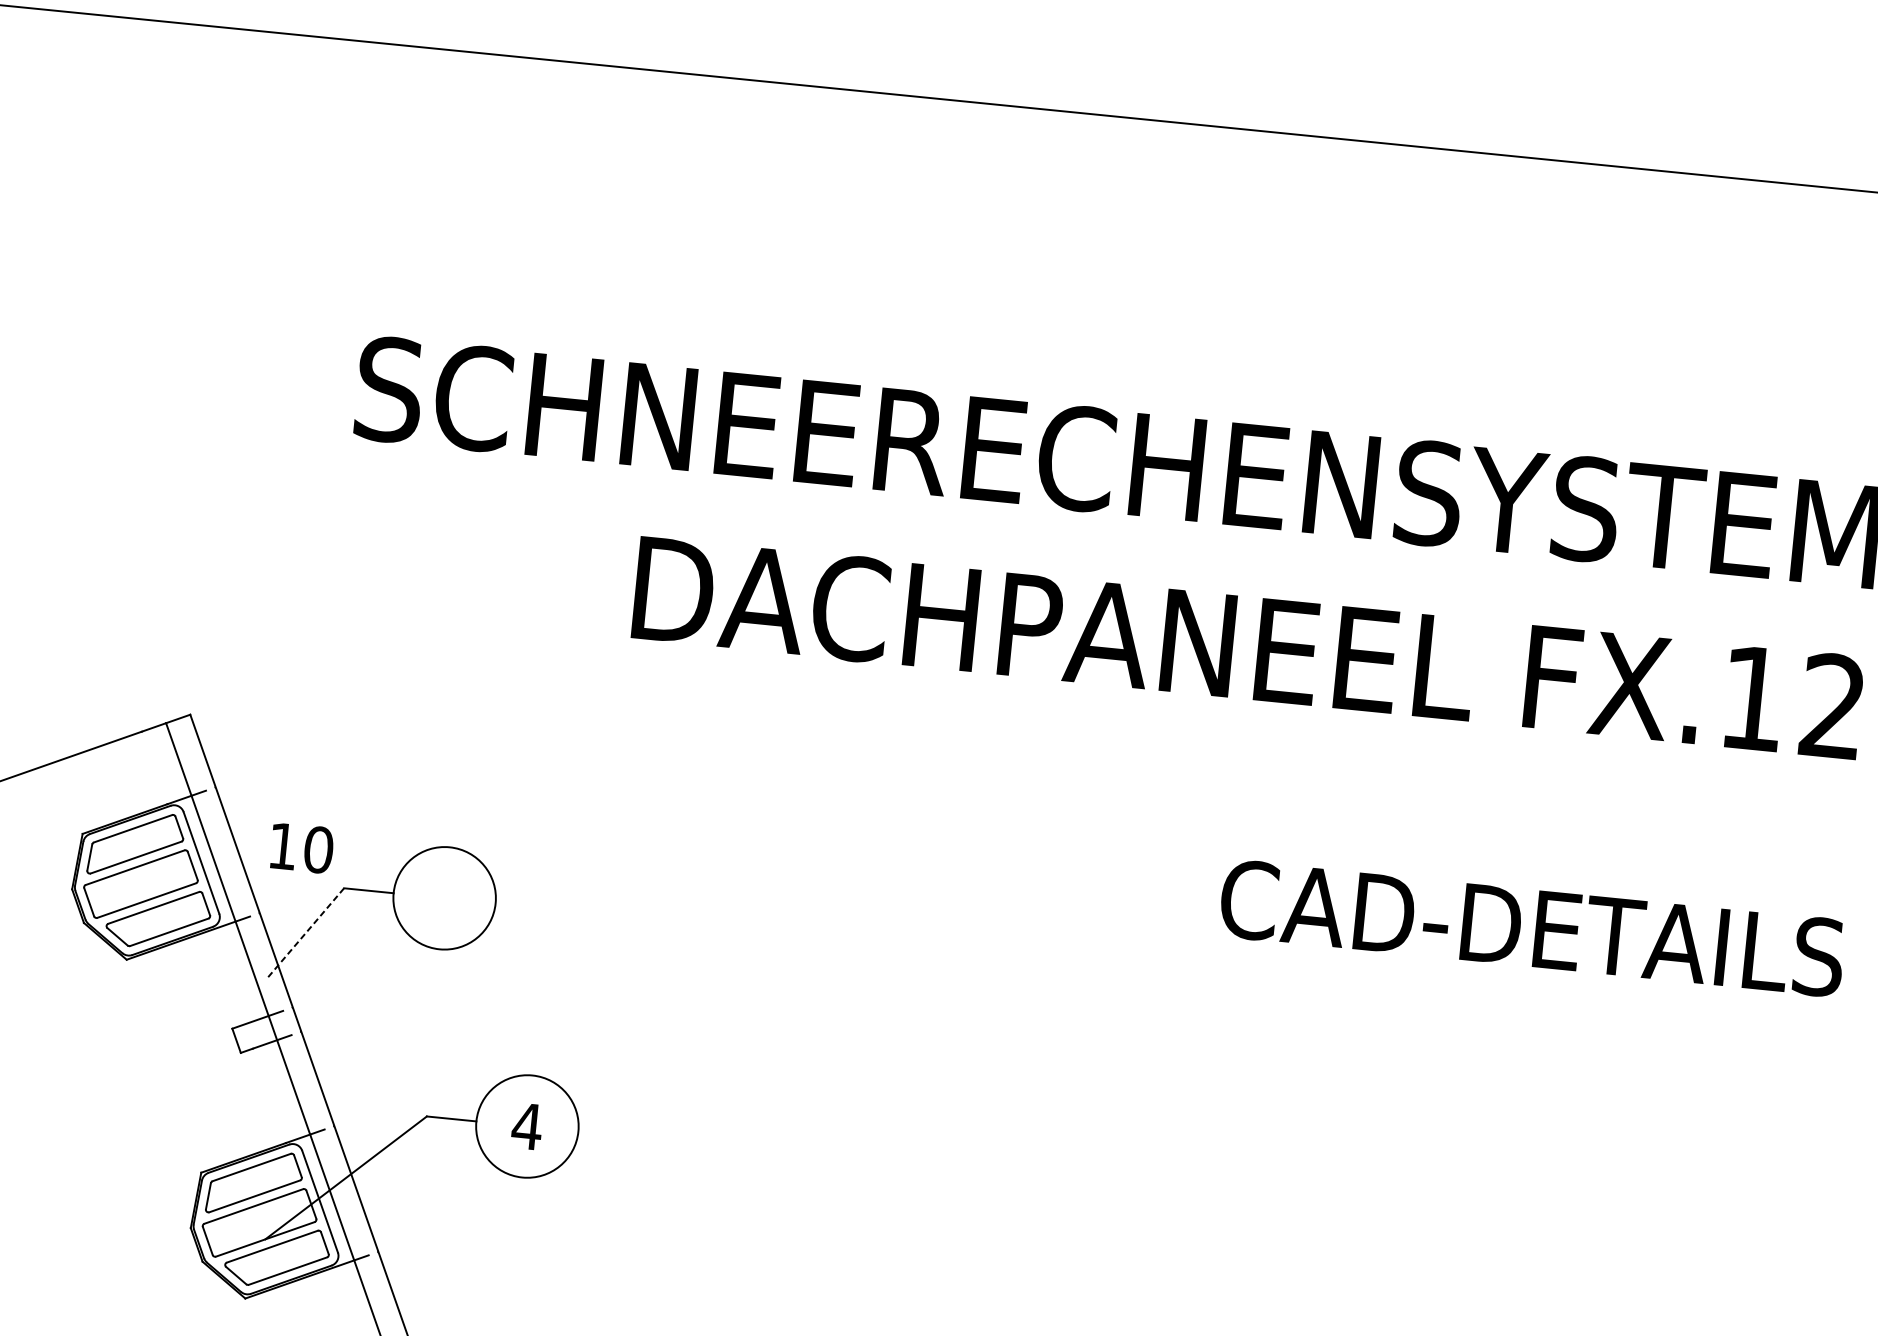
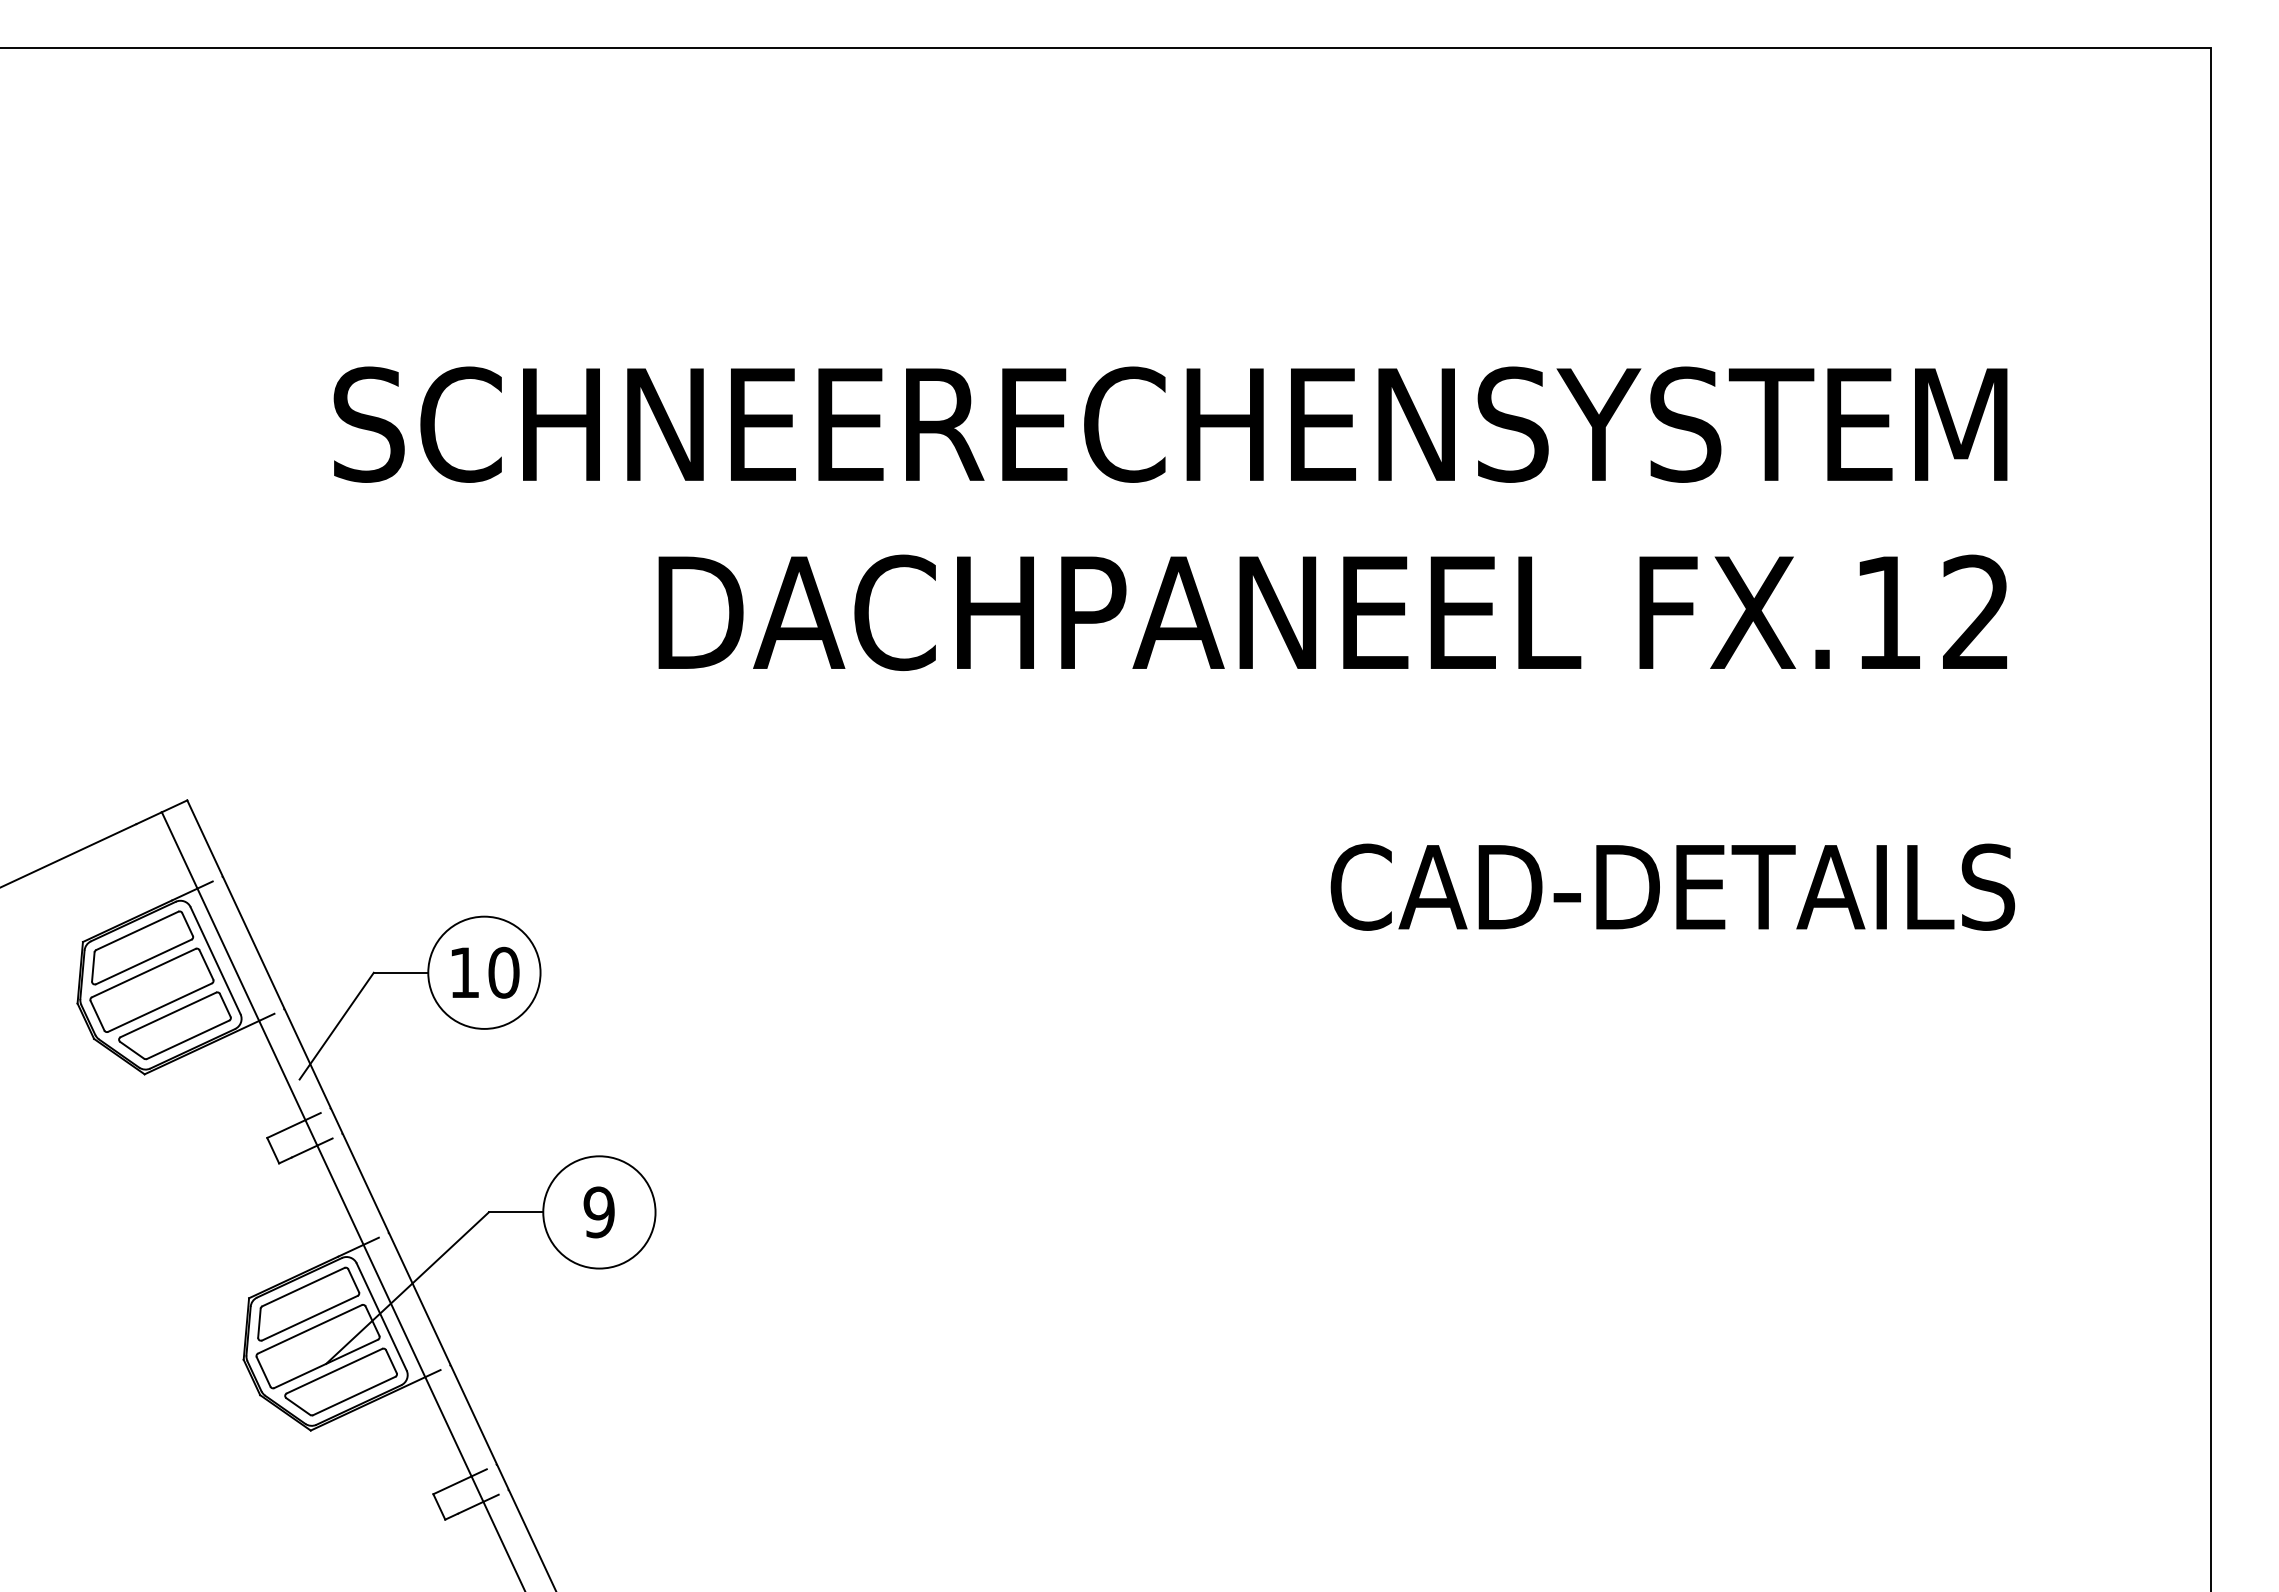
text: (301, 848) -> (485, 972), moved
line: (305, 933) -> (336, 1026), dashed -> solid
text: (526, 1126) -> (598, 1212), 4 -> 9

